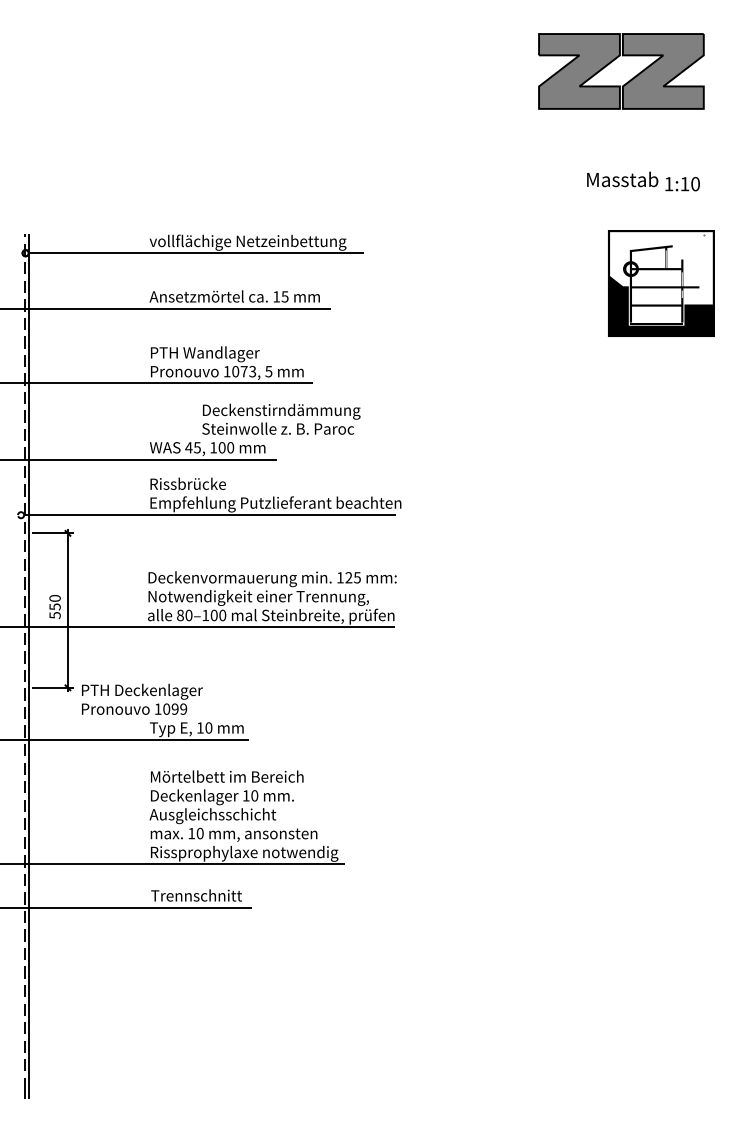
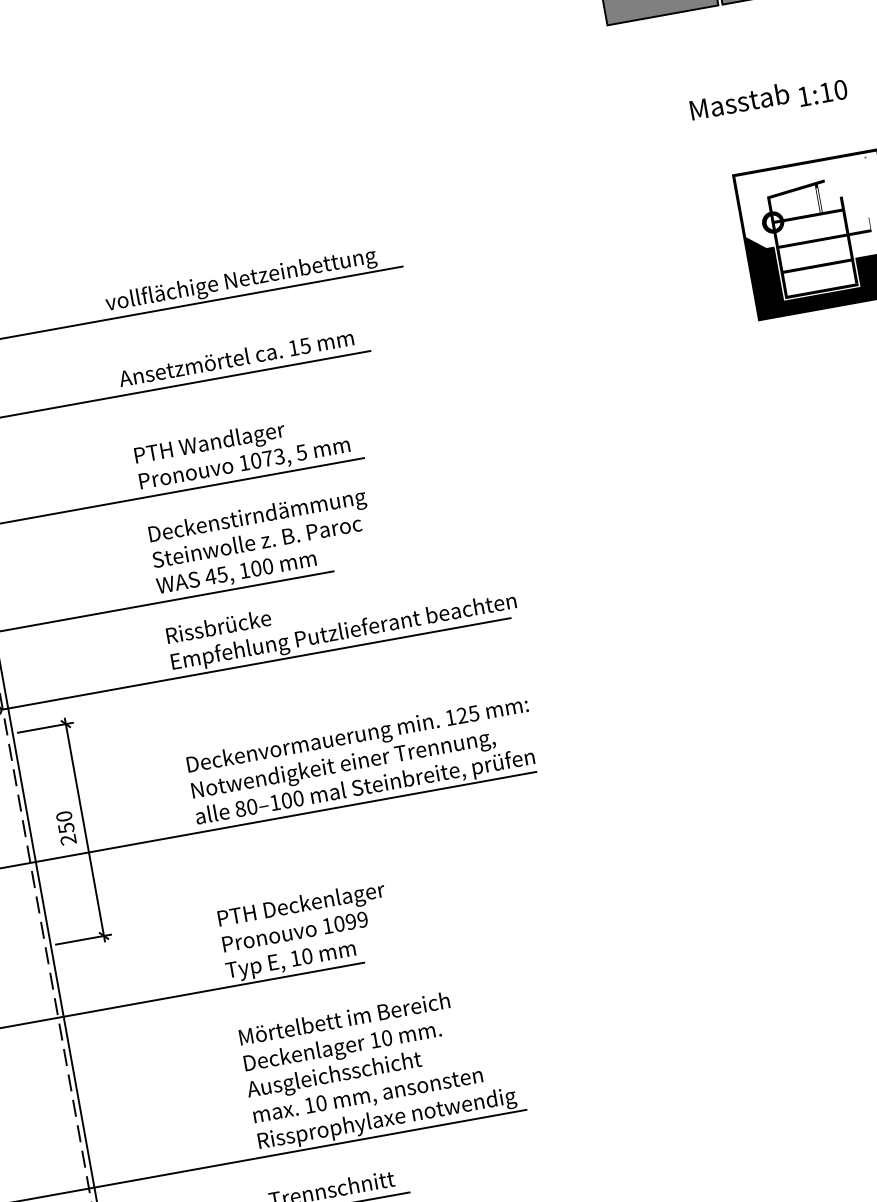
text: (281, 418) -> (259, 526), moved
text: (54, 615) -> (67, 840), 550 -> 250
text: (142, 698) -> (303, 915), moved

